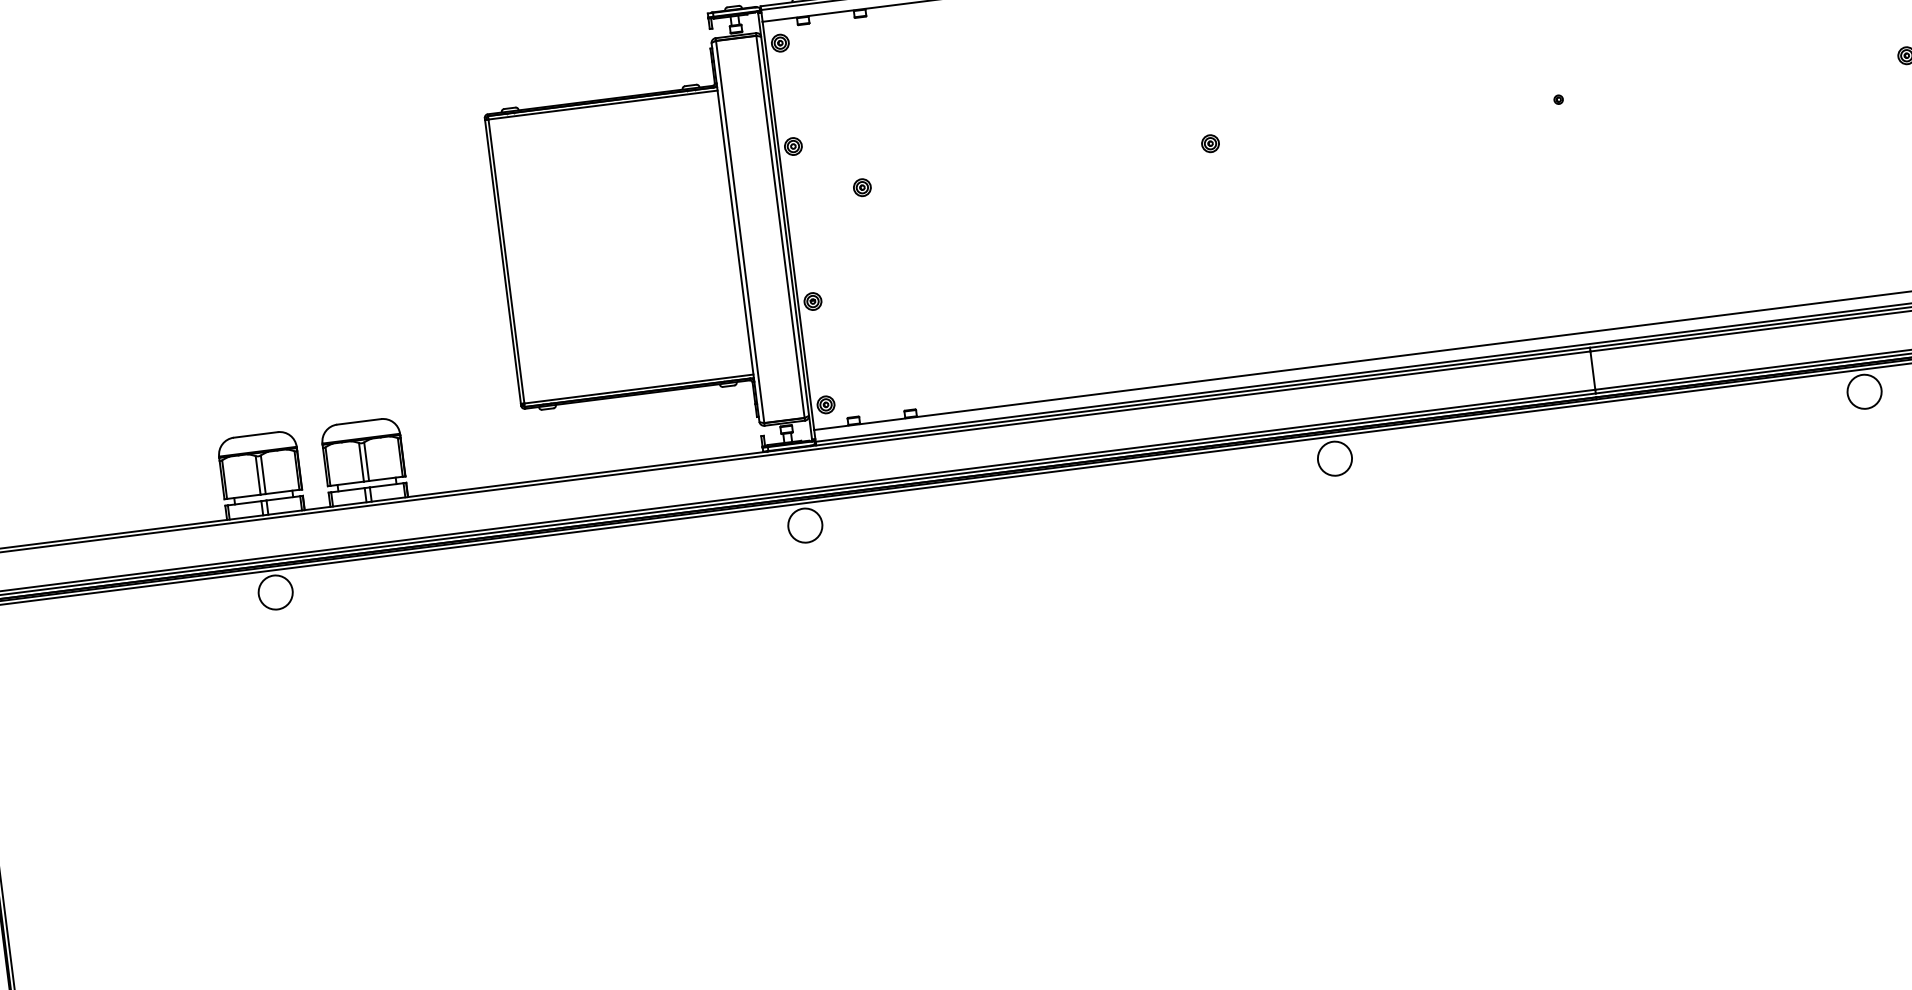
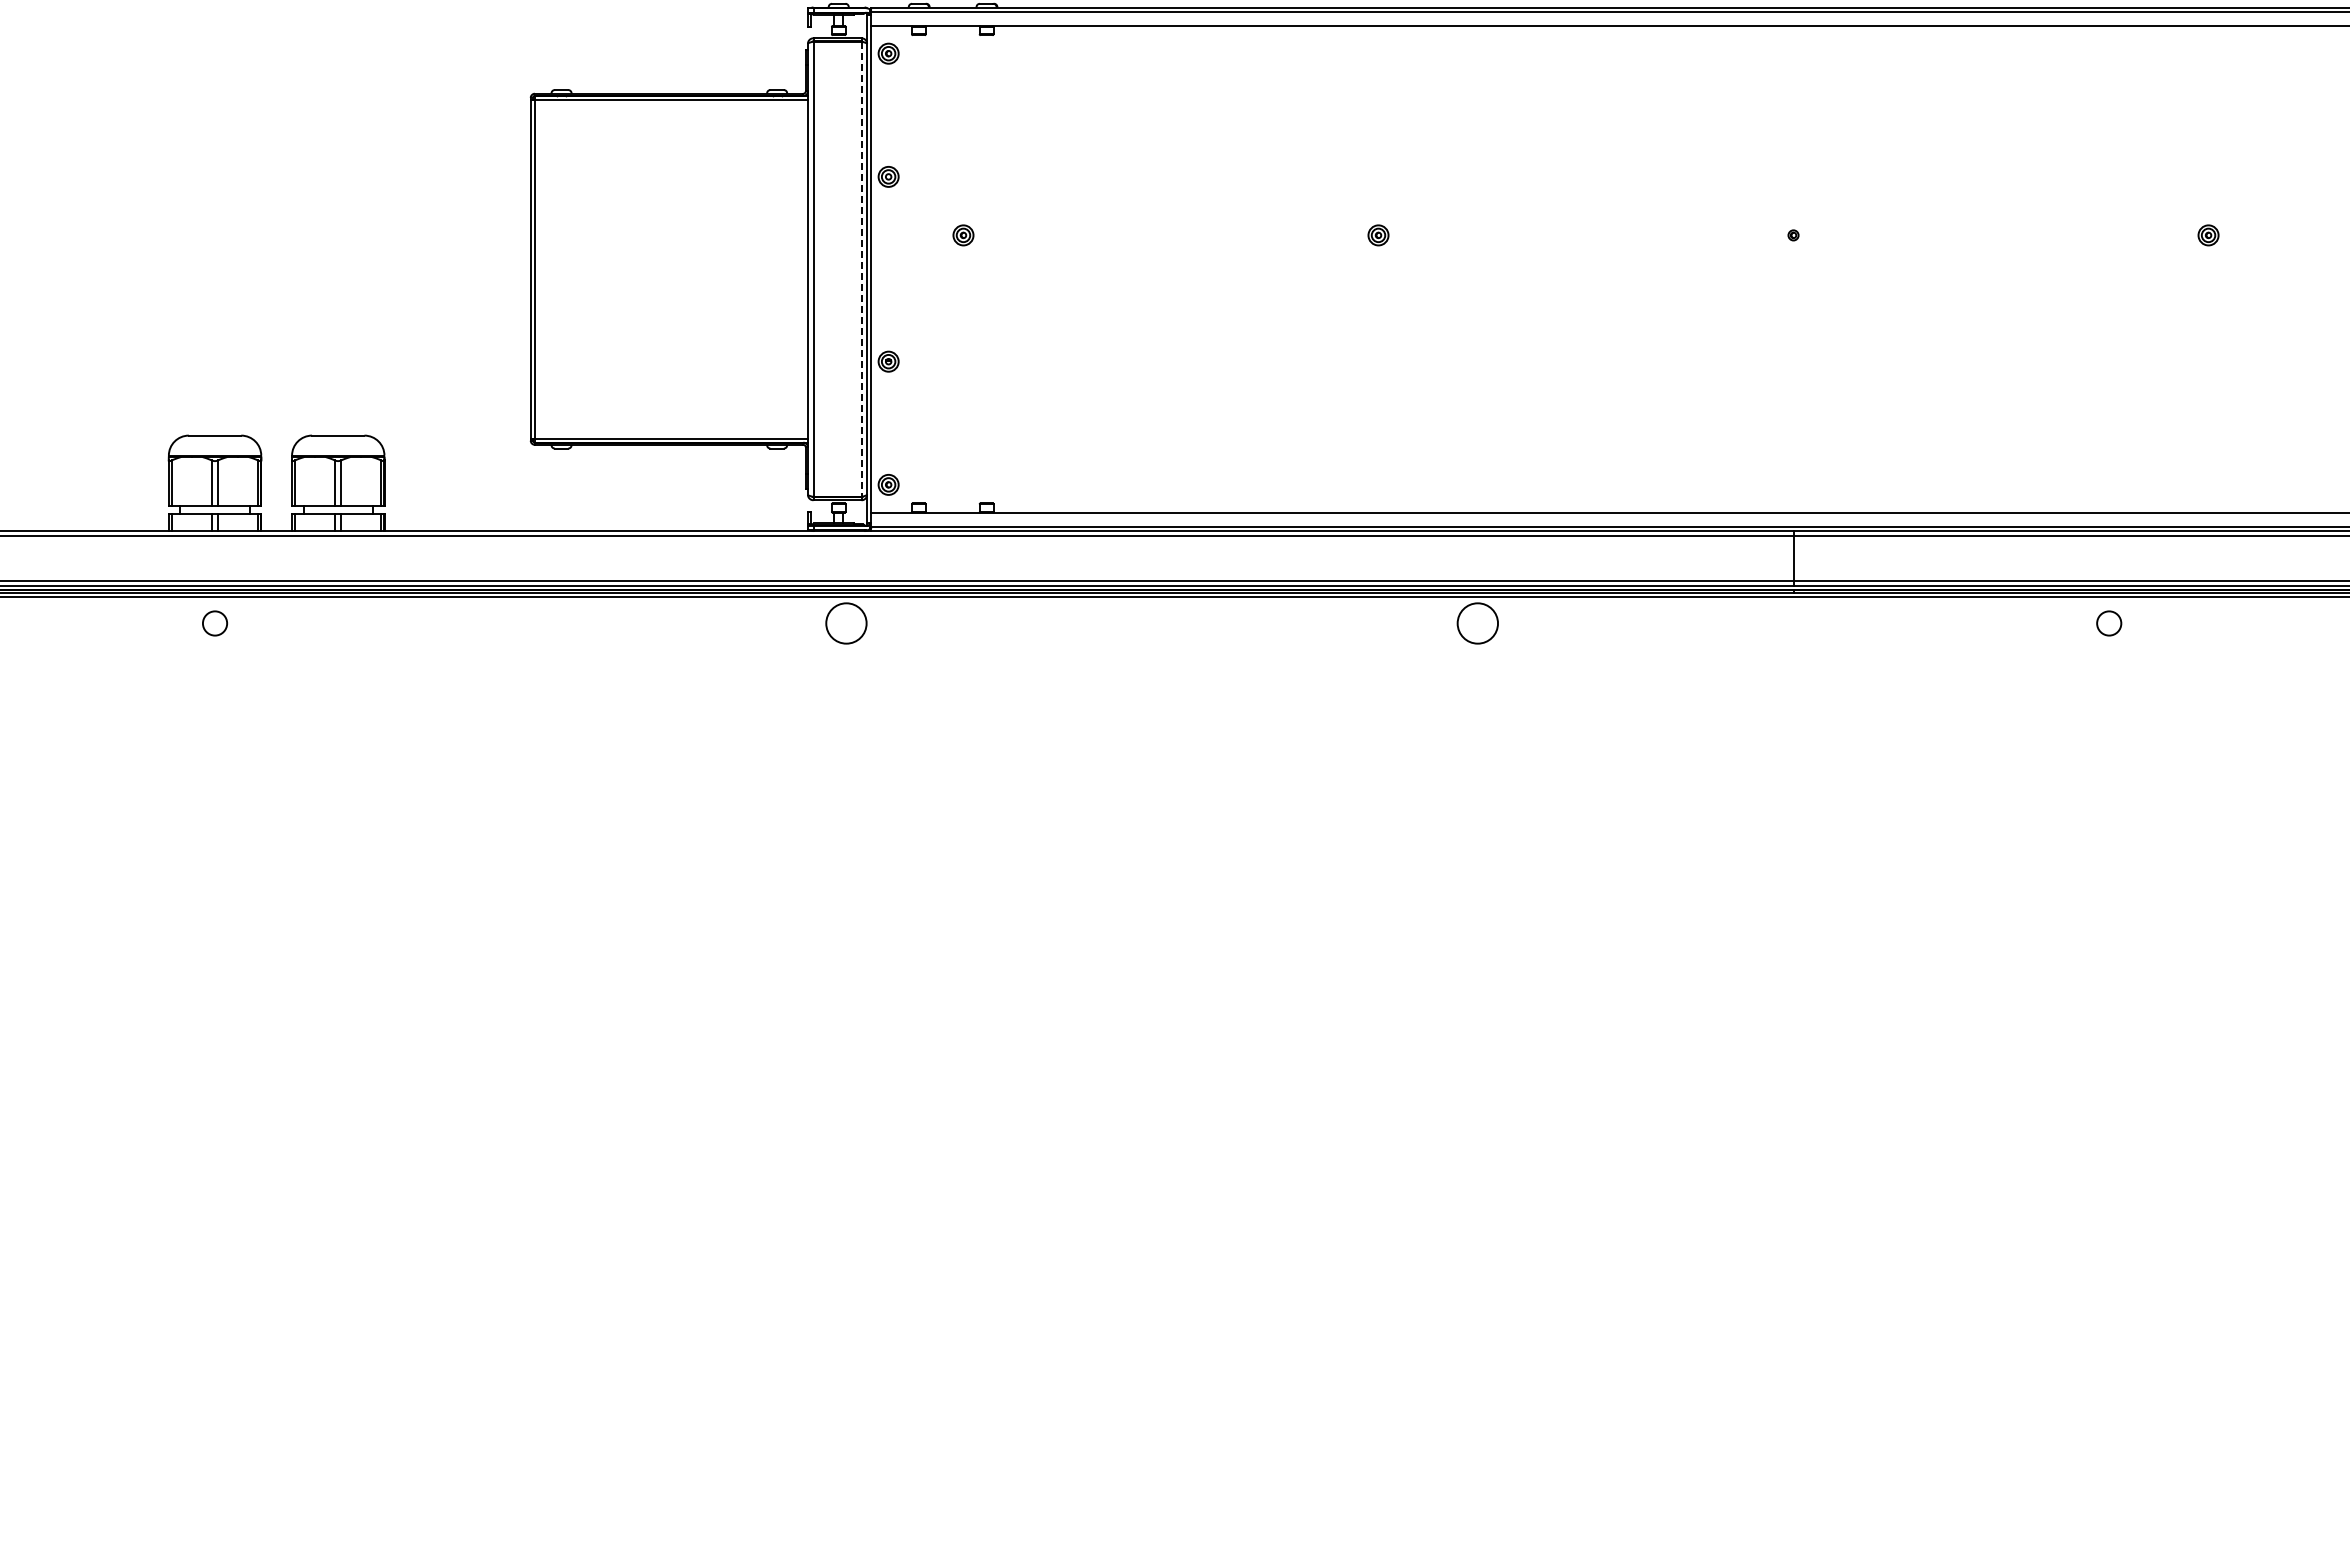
line: (780, 227) -> (861, 269), solid -> dashed
circle: (1864, 391) -> (2109, 623), size x0.6
circle: (275, 592) -> (214, 623), size x0.6

